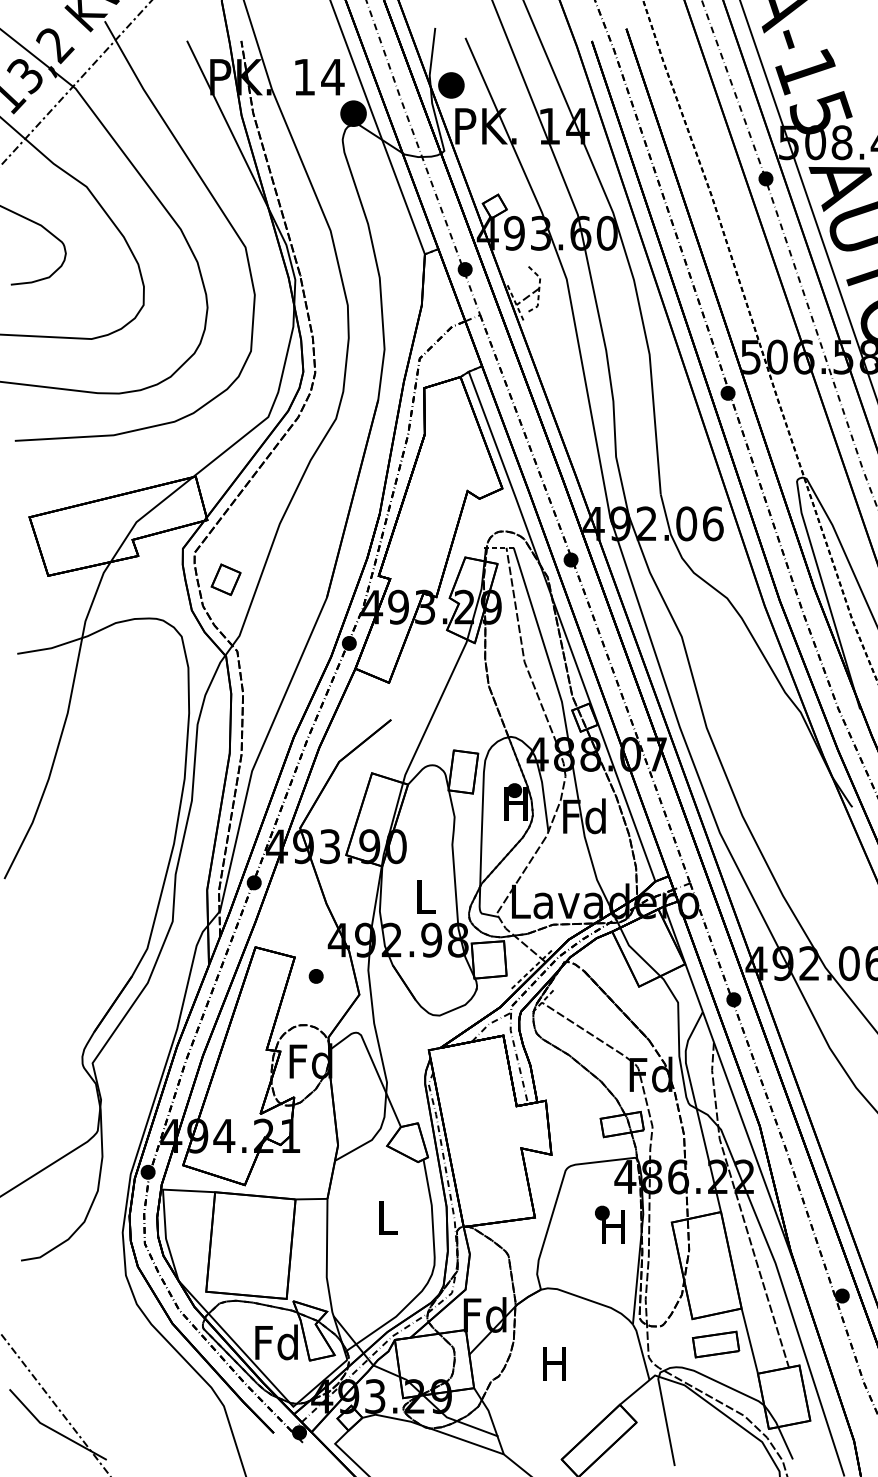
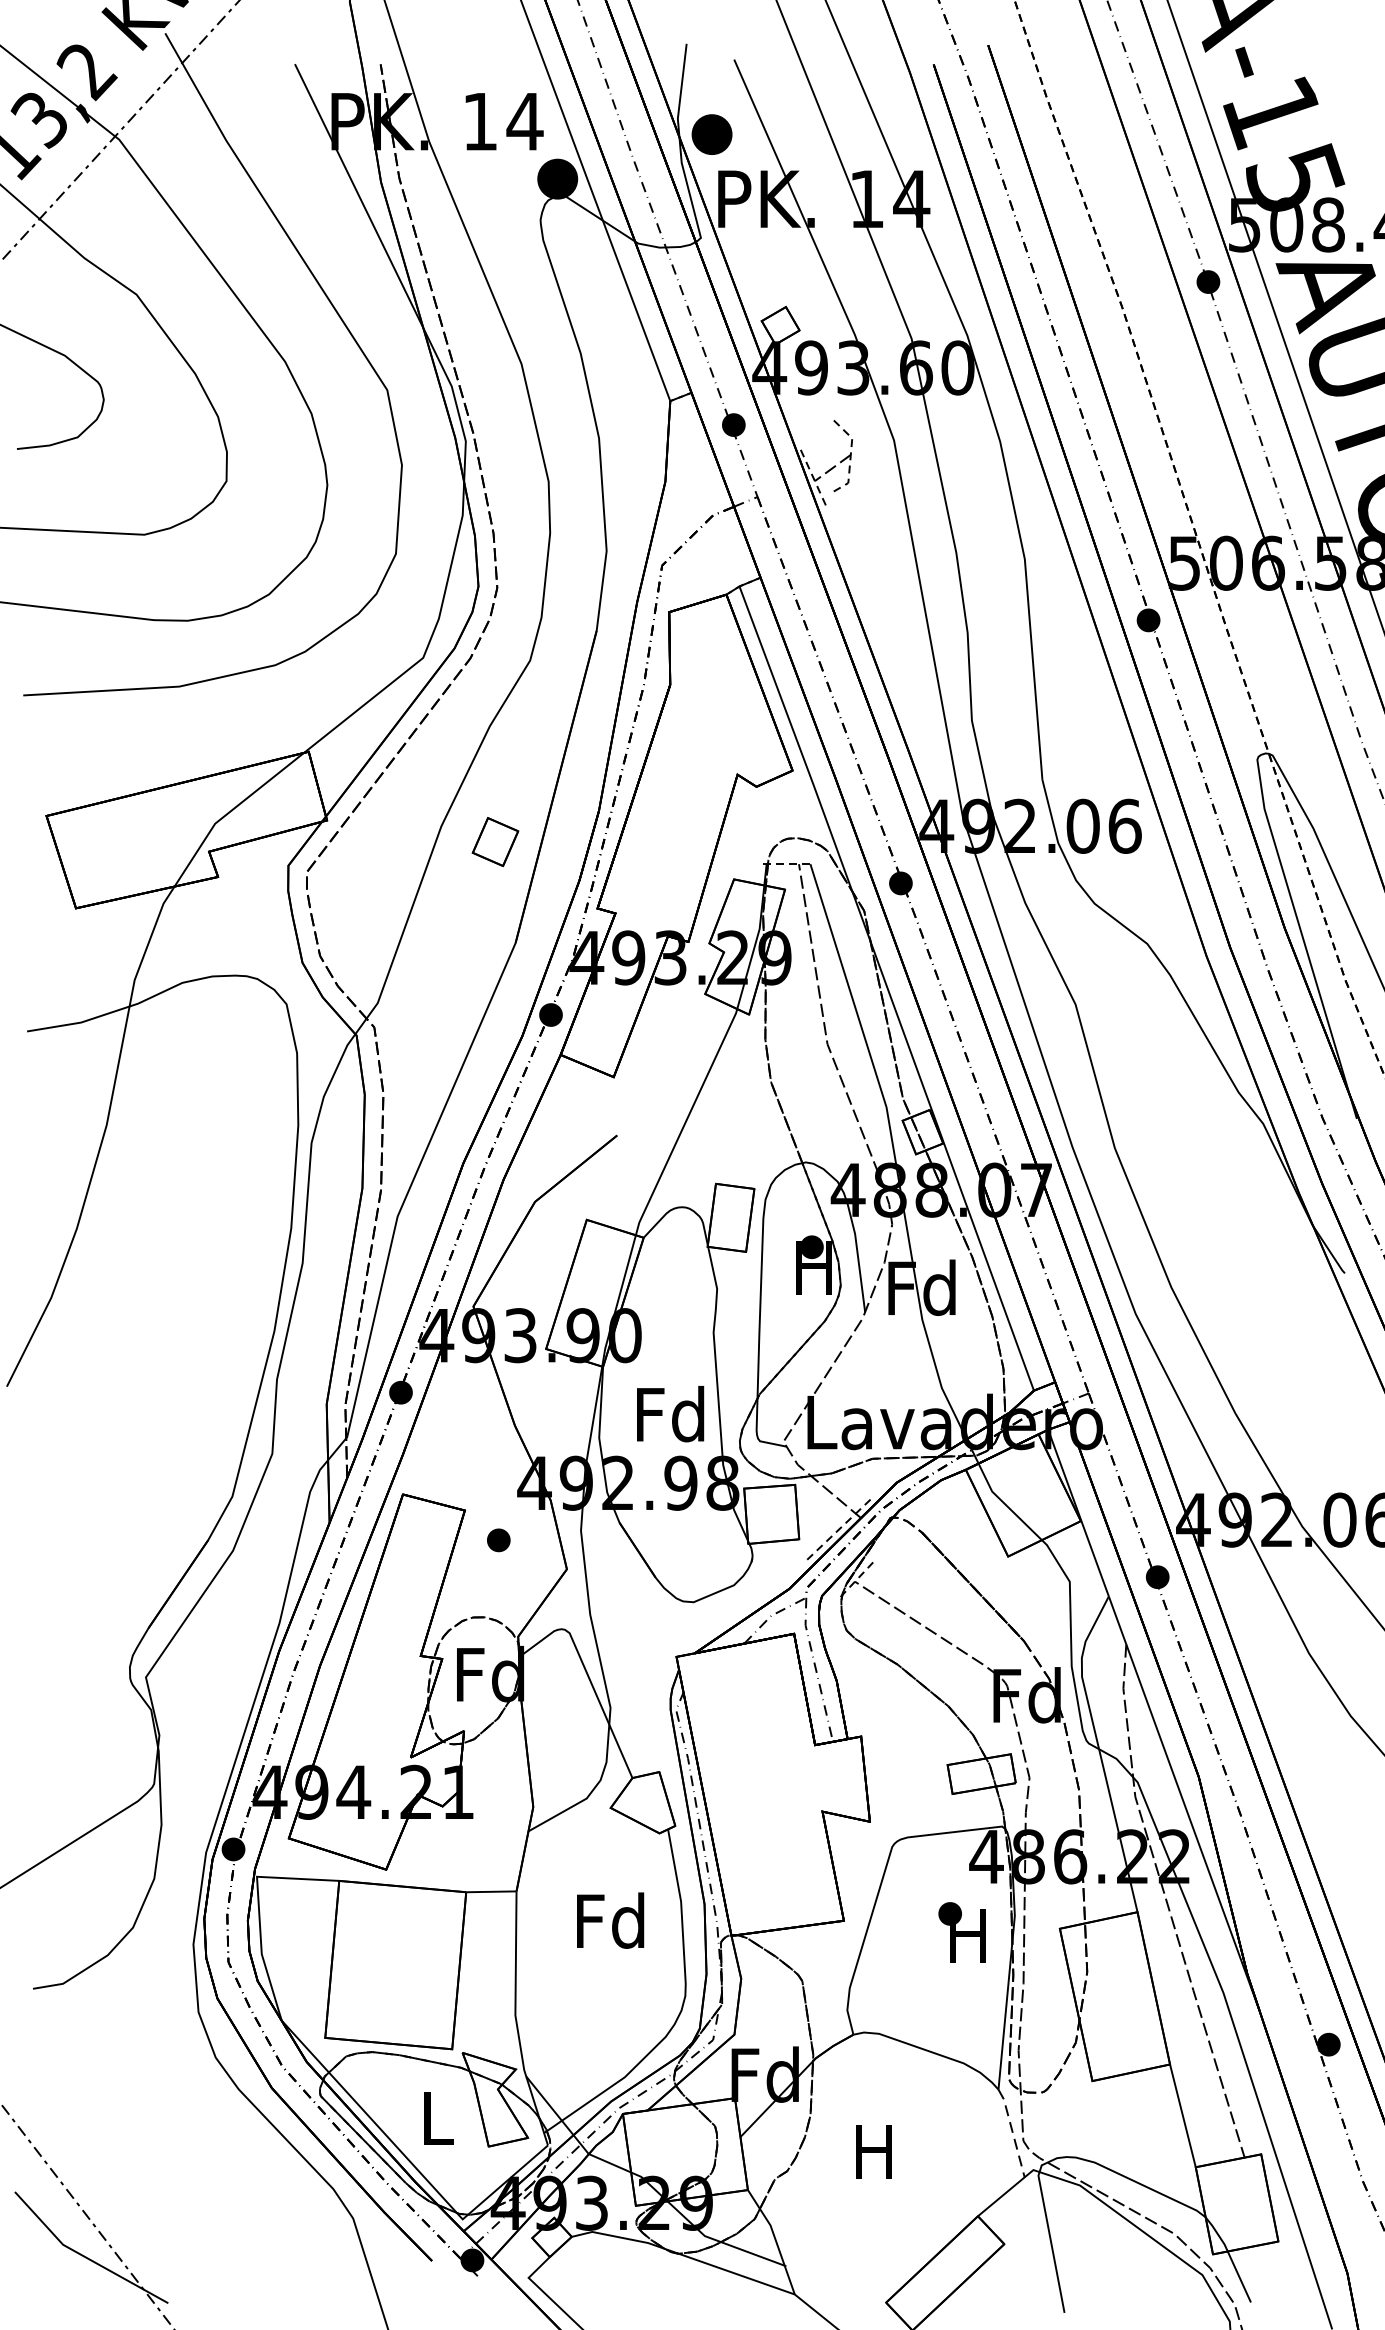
part: (225, 579) -> (494, 841), moved
text: (424, 896) -> (669, 1414), L -> Fd
text: (386, 1217) -> (609, 1920), L -> Fd
text: (276, 1342) -> (436, 2117), Fd -> L
part: (716, 1344) -> (1130, 2121), removed
line: (641, 1351) -> (1012, 2132), solid -> dashed

